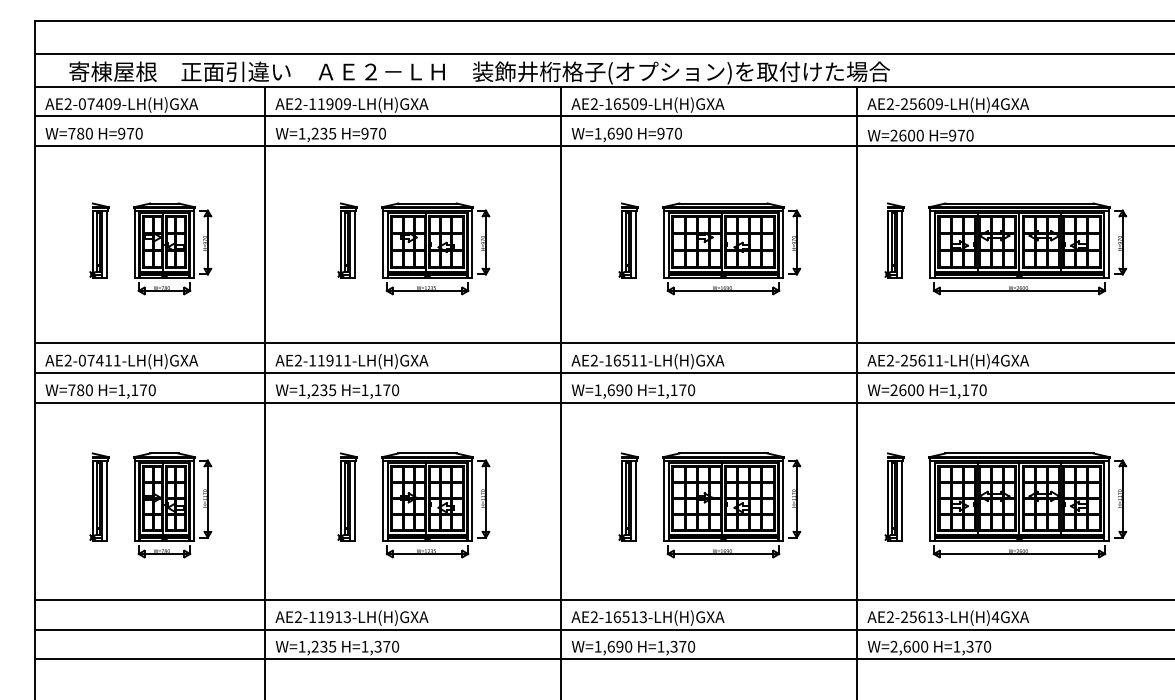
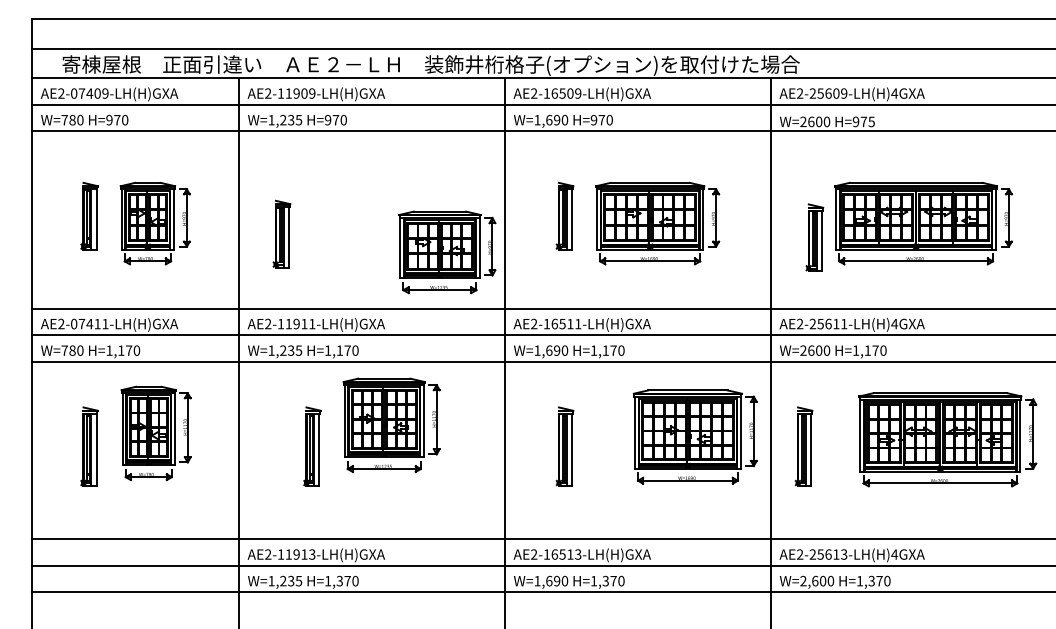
text: (969, 135) -> (871, 121), H=970 -> H=975
part: (347, 240) -> (281, 234), moved
part: (894, 240) -> (814, 237), moved
part: (435, 248) -> (447, 252), moved
part: (172, 505) -> (156, 433), moved
part: (435, 505) -> (391, 425), moved
part: (731, 505) -> (695, 437), moved
part: (1027, 505) -> (947, 439), moved

